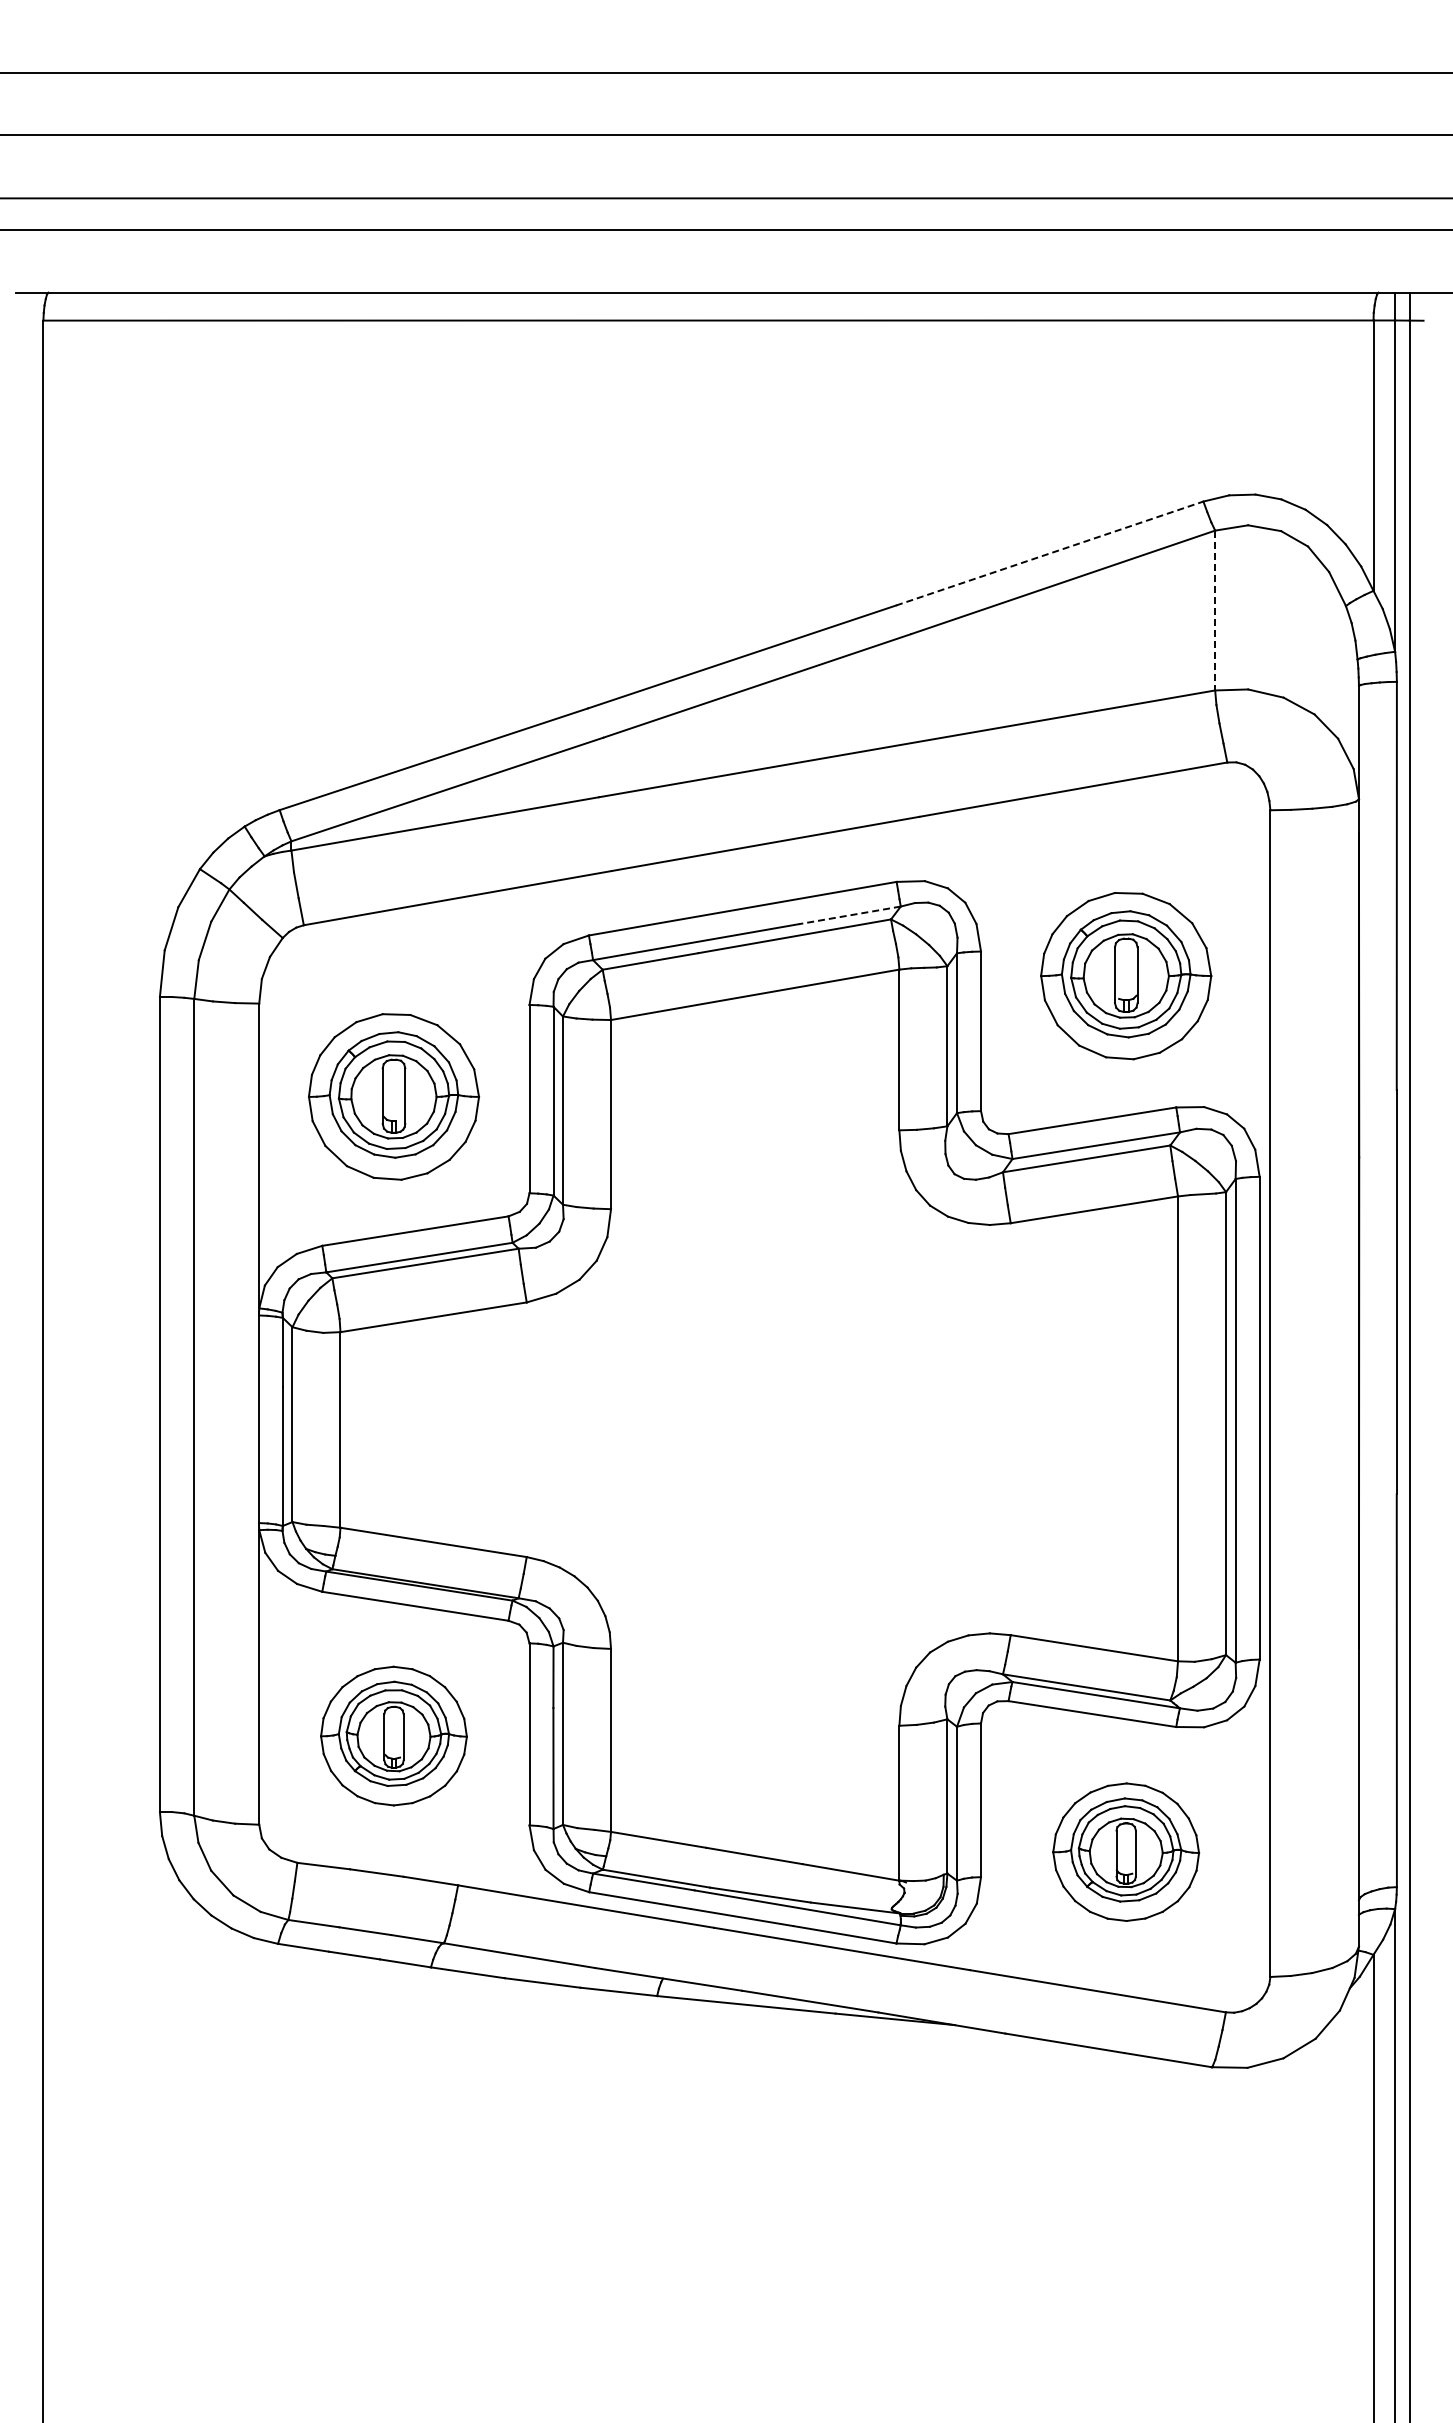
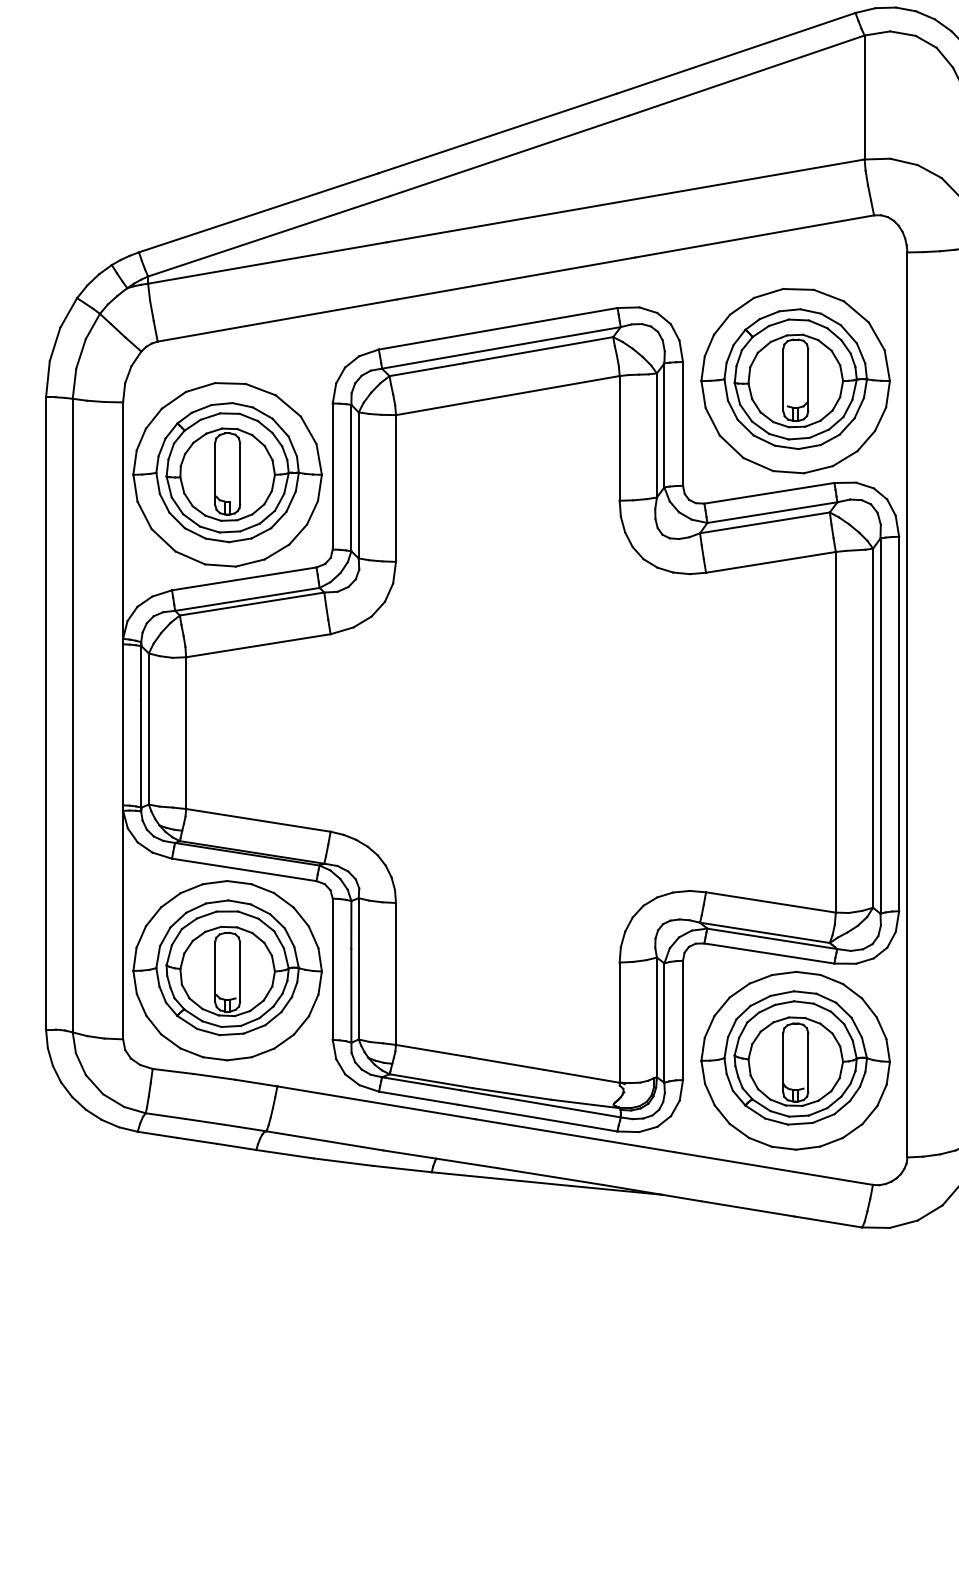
line: (1050, 553) -> (736, 53), dashed -> solid
line: (1215, 610) -> (864, 97), dashed -> solid
line: (849, 915) -> (580, 334), dashed -> solid
part: (1125, 975) -> (795, 380), size x1.43
part: (393, 1096) -> (227, 474), size x1.43
part: (393, 1735) -> (227, 970), size x1.67
part: (1125, 1851) -> (795, 1060), size x1.67

